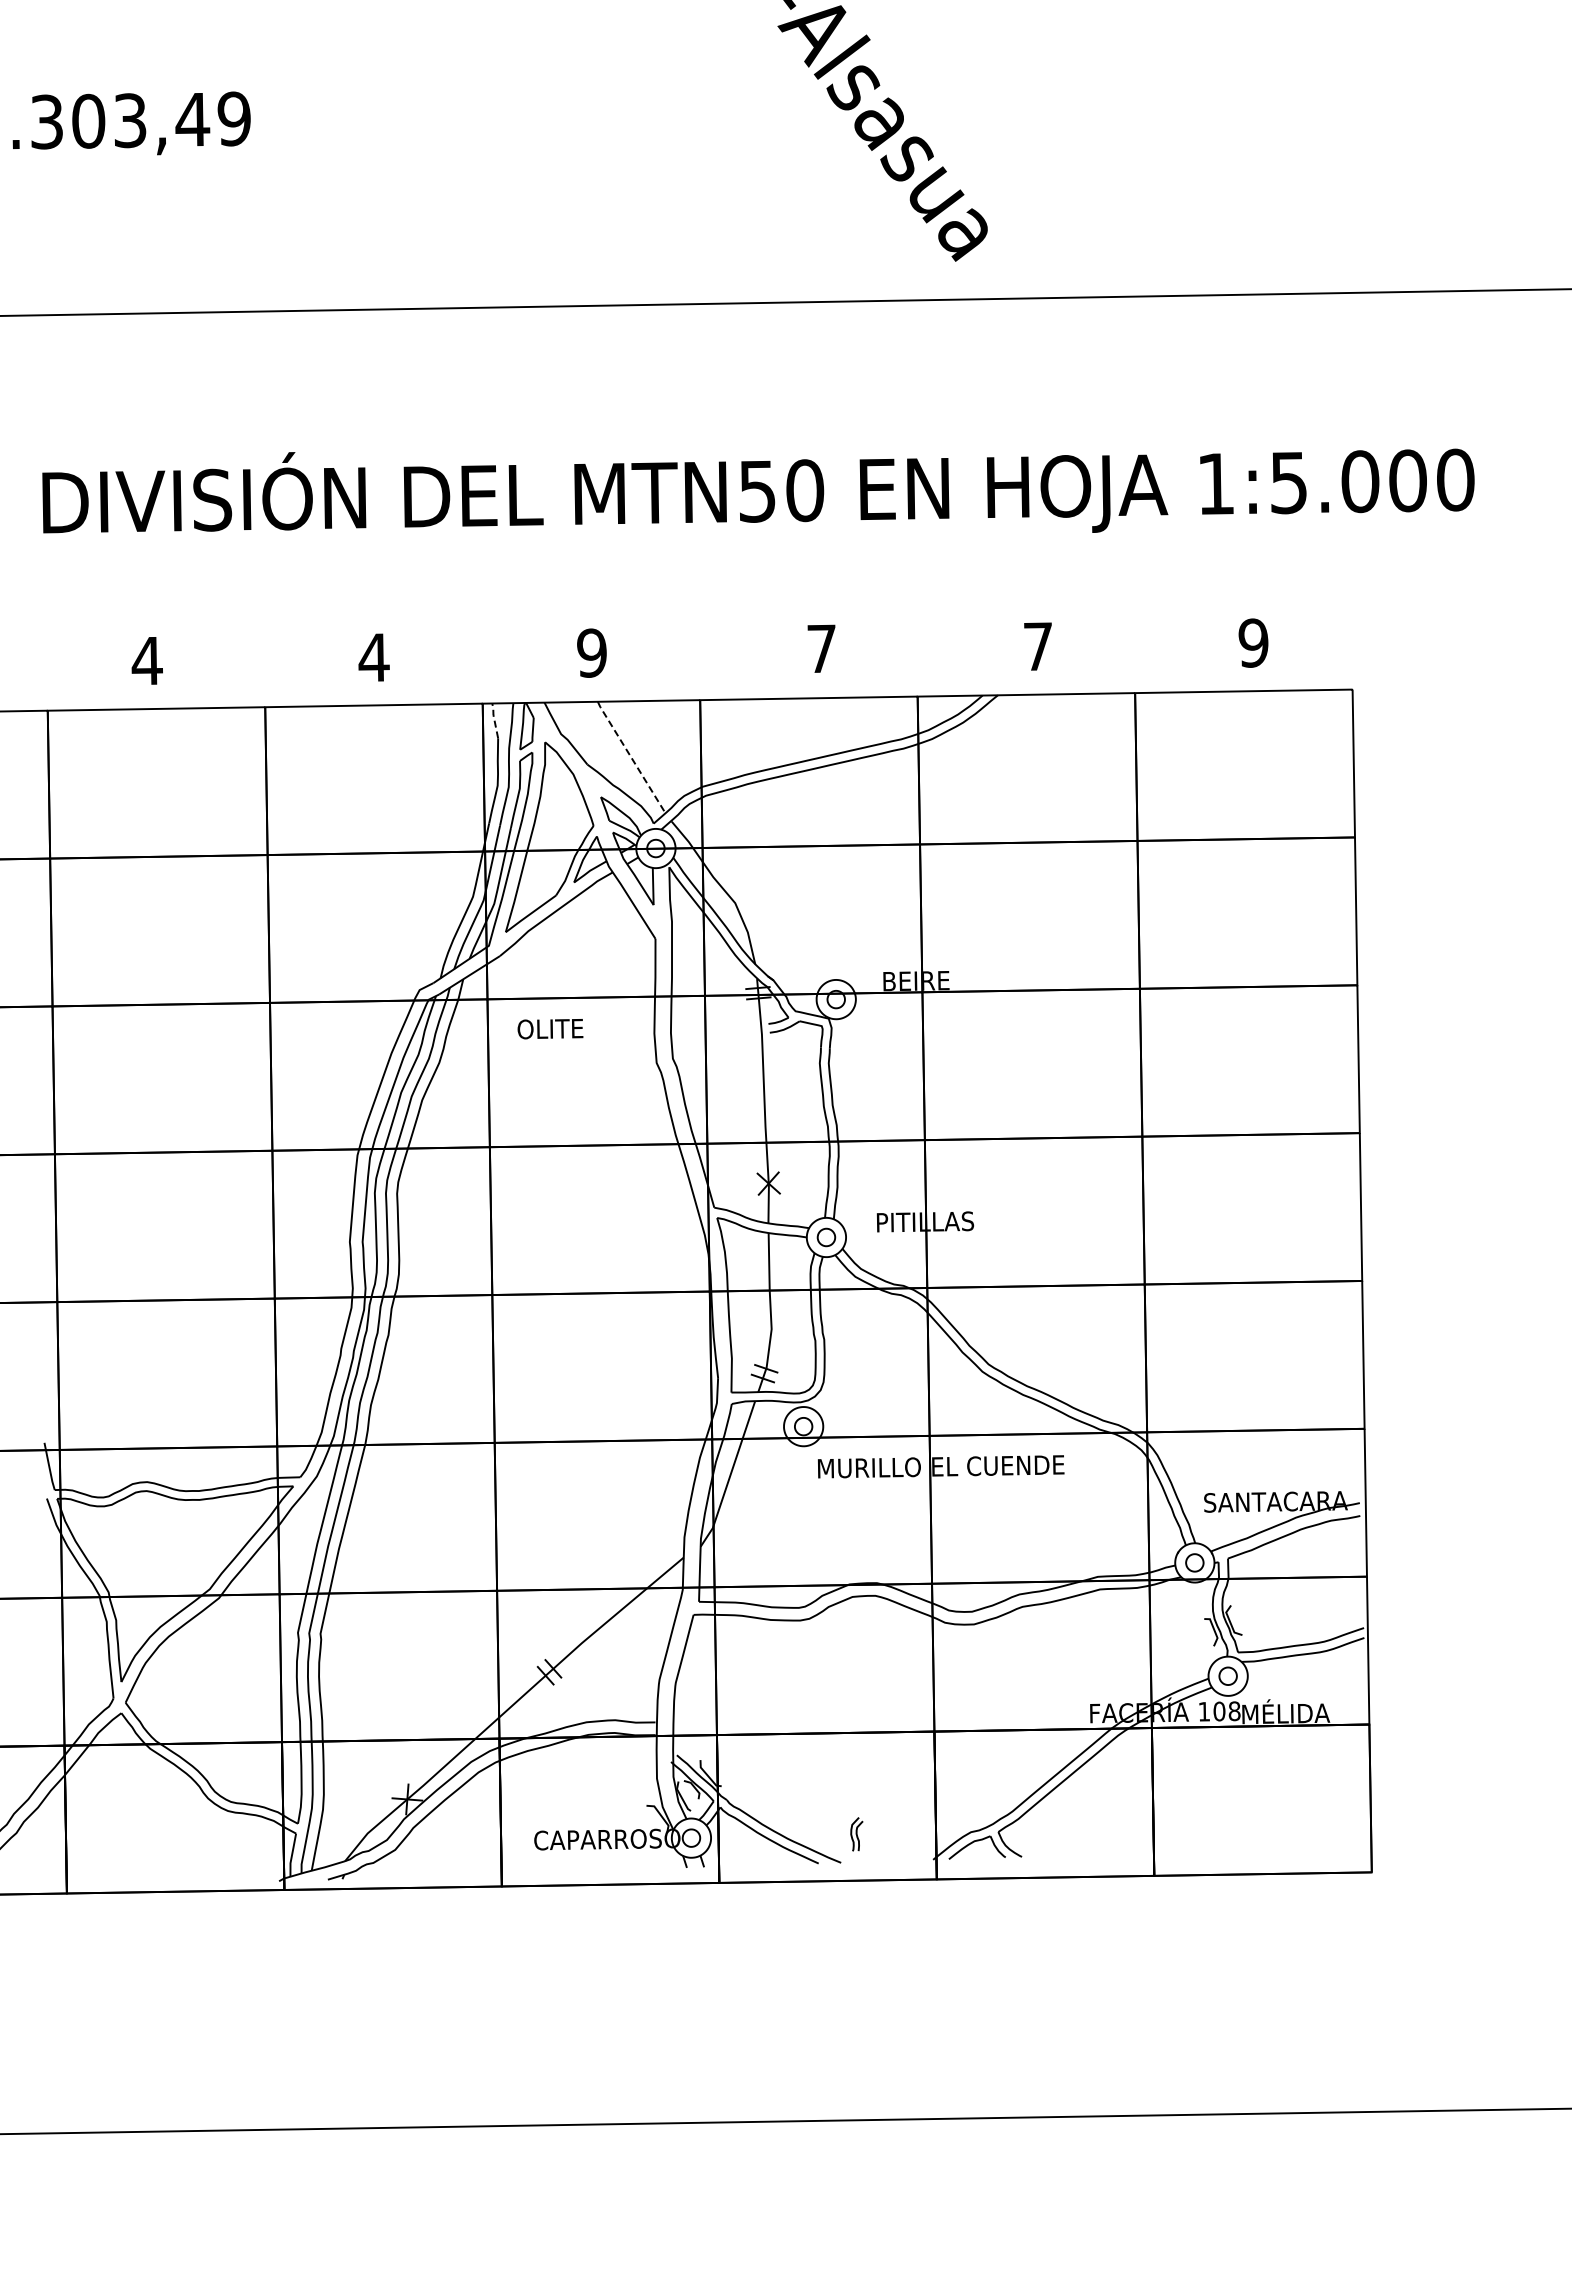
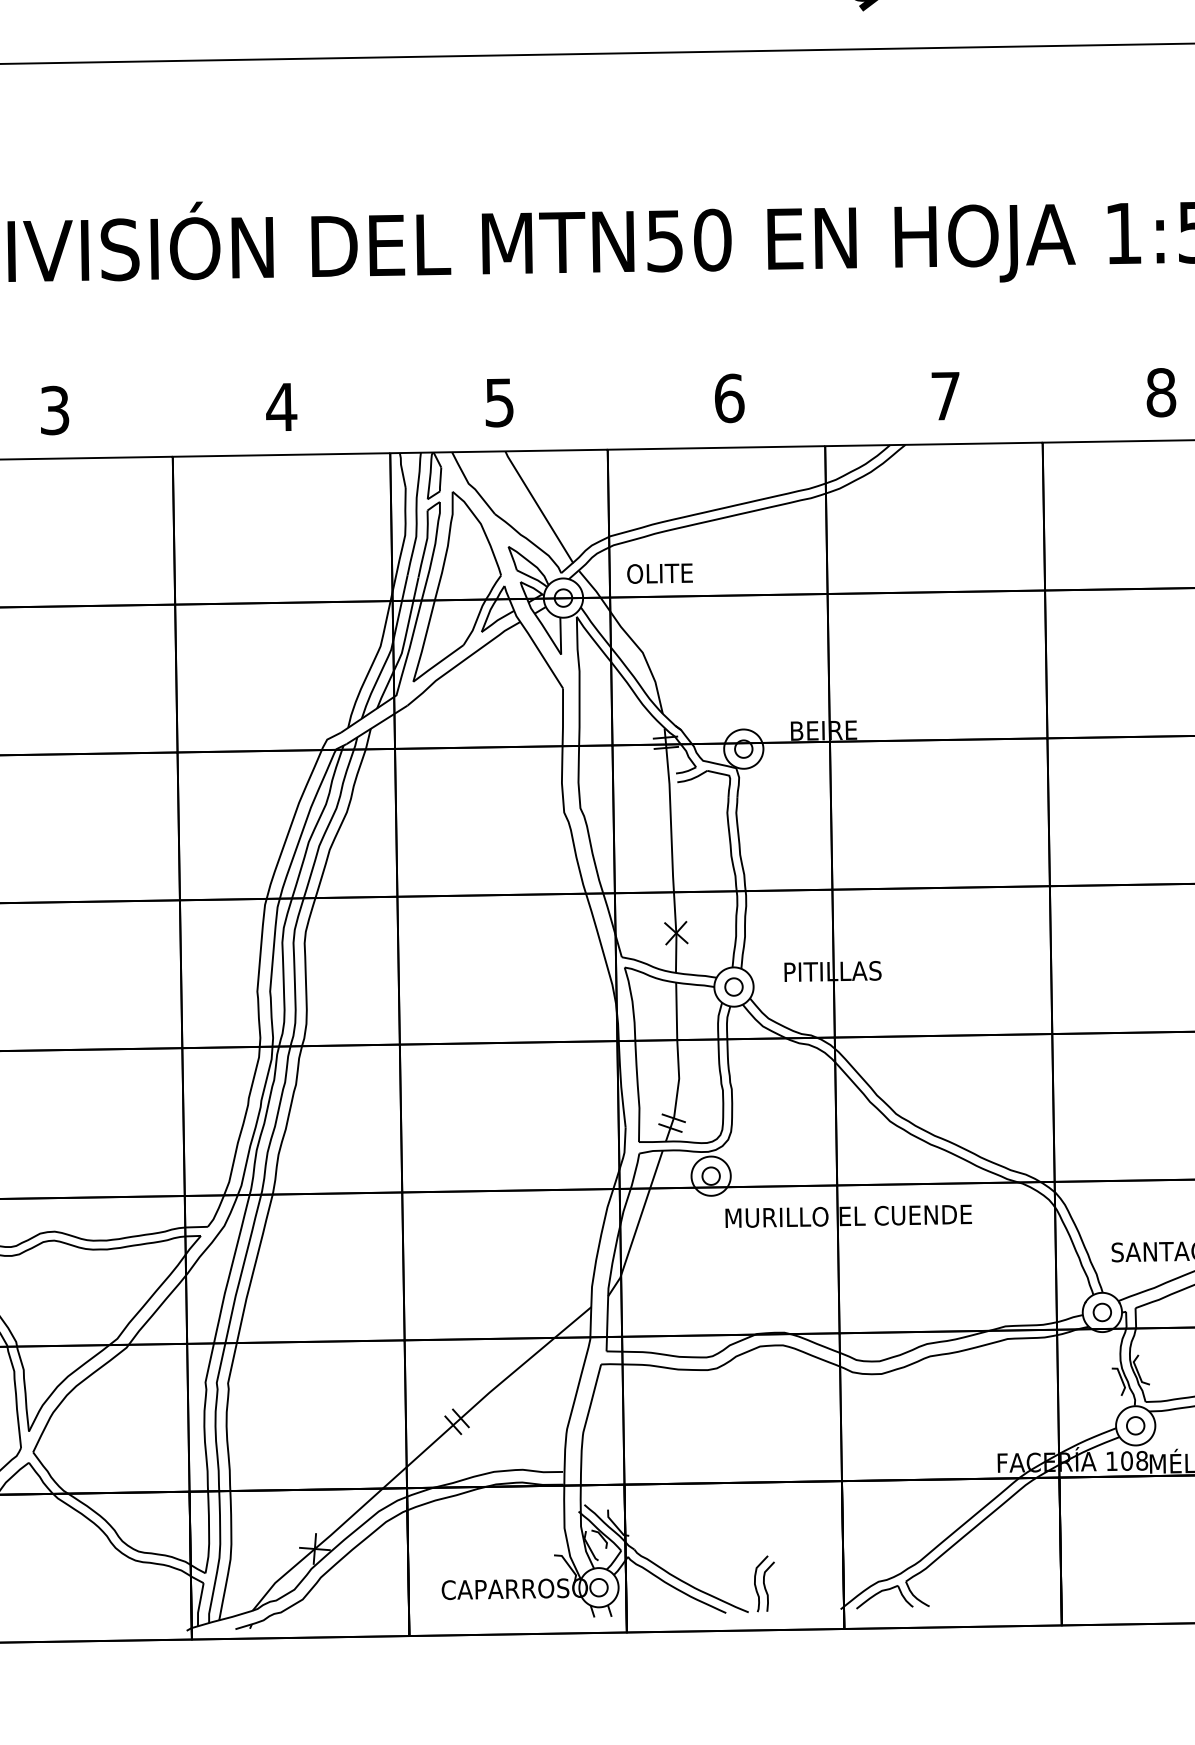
text: (1253, 642) -> (1161, 392), 9 -> 8
text: (822, 648) -> (730, 398), 7 -> 6
text: (591, 652) -> (499, 402), 9 -> 5
text: (146, 660) -> (54, 410), 4 -> 3
line: (494, 718) -> (402, 468), dashed -> solid
line: (631, 757) -> (539, 507), dashed -> solid
text: (550, 1029) -> (660, 574), moved
part: (856, 1834) -> (764, 1584), size x1.67

